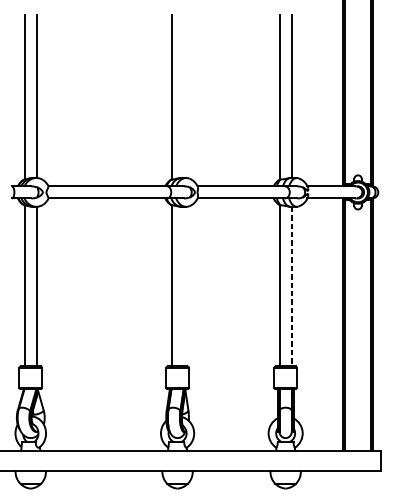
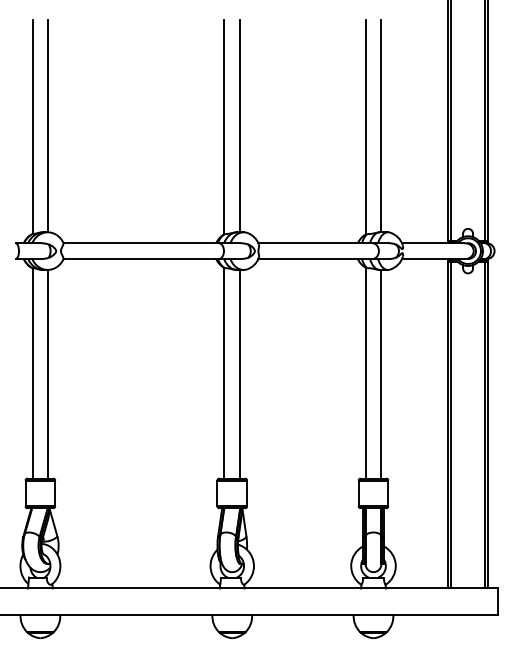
line: (183, 96) -> (240, 125), added
line: (183, 286) -> (240, 373), added
line: (291, 286) -> (381, 374), dashed -> solid

